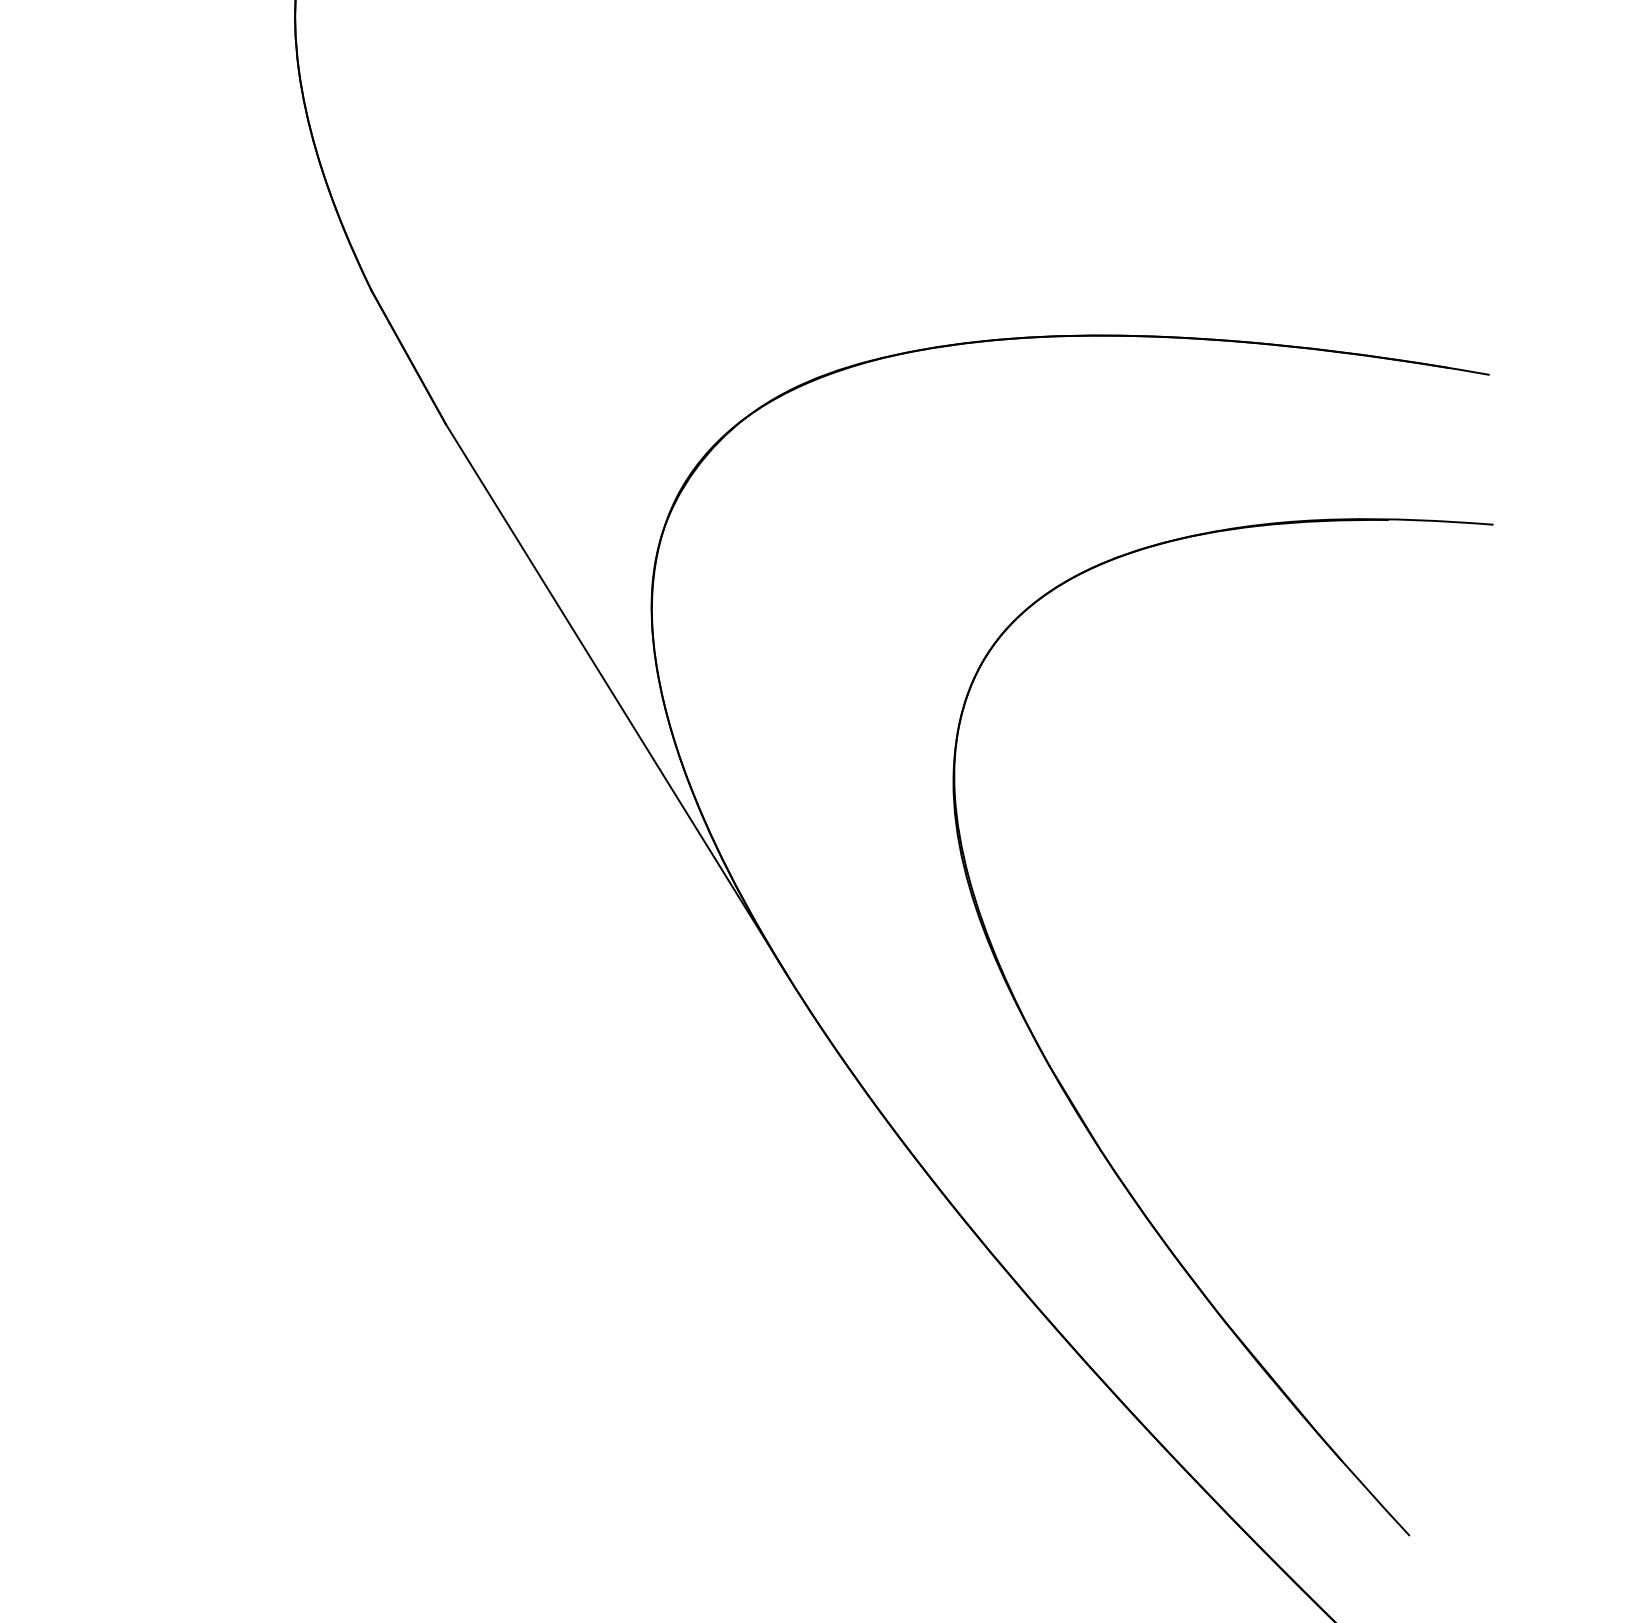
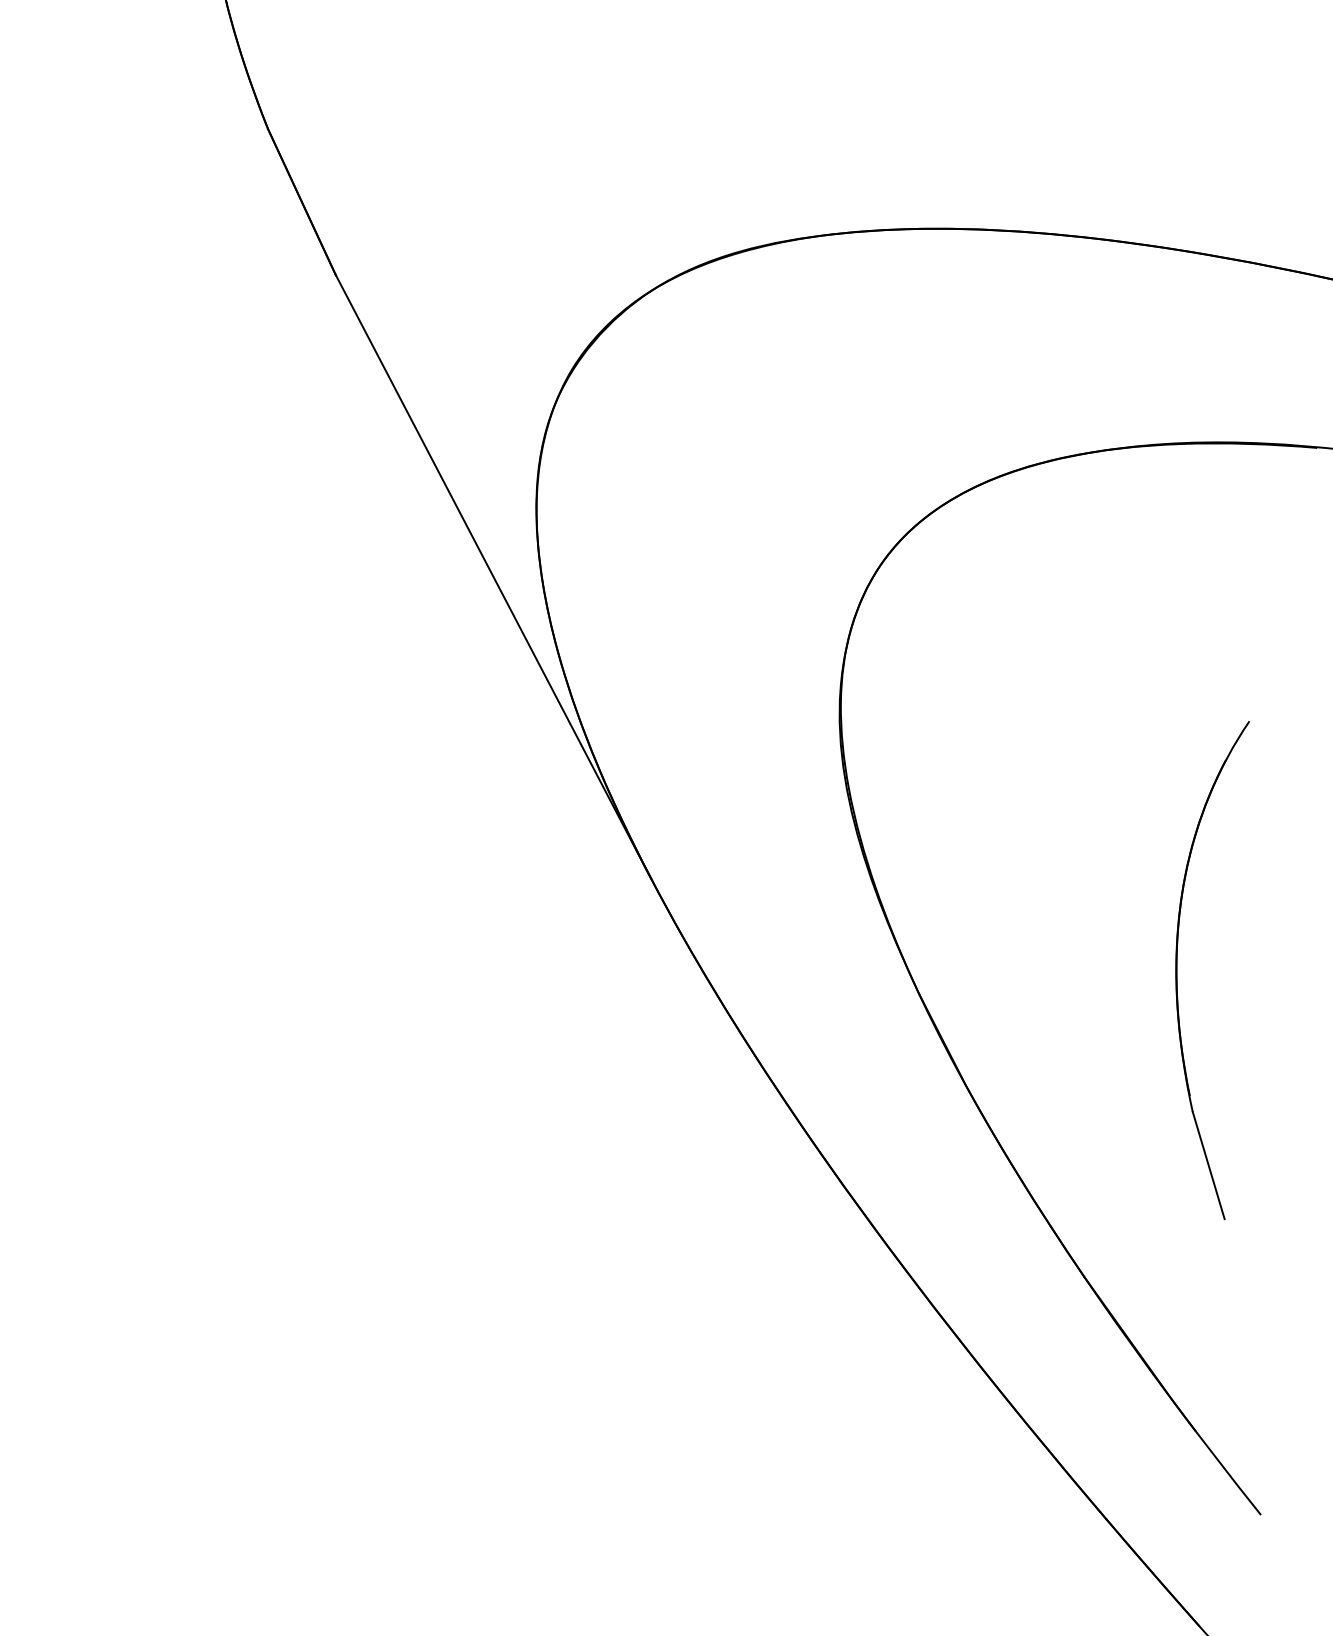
part: (1292, 1020) -> (1177, 965), added

